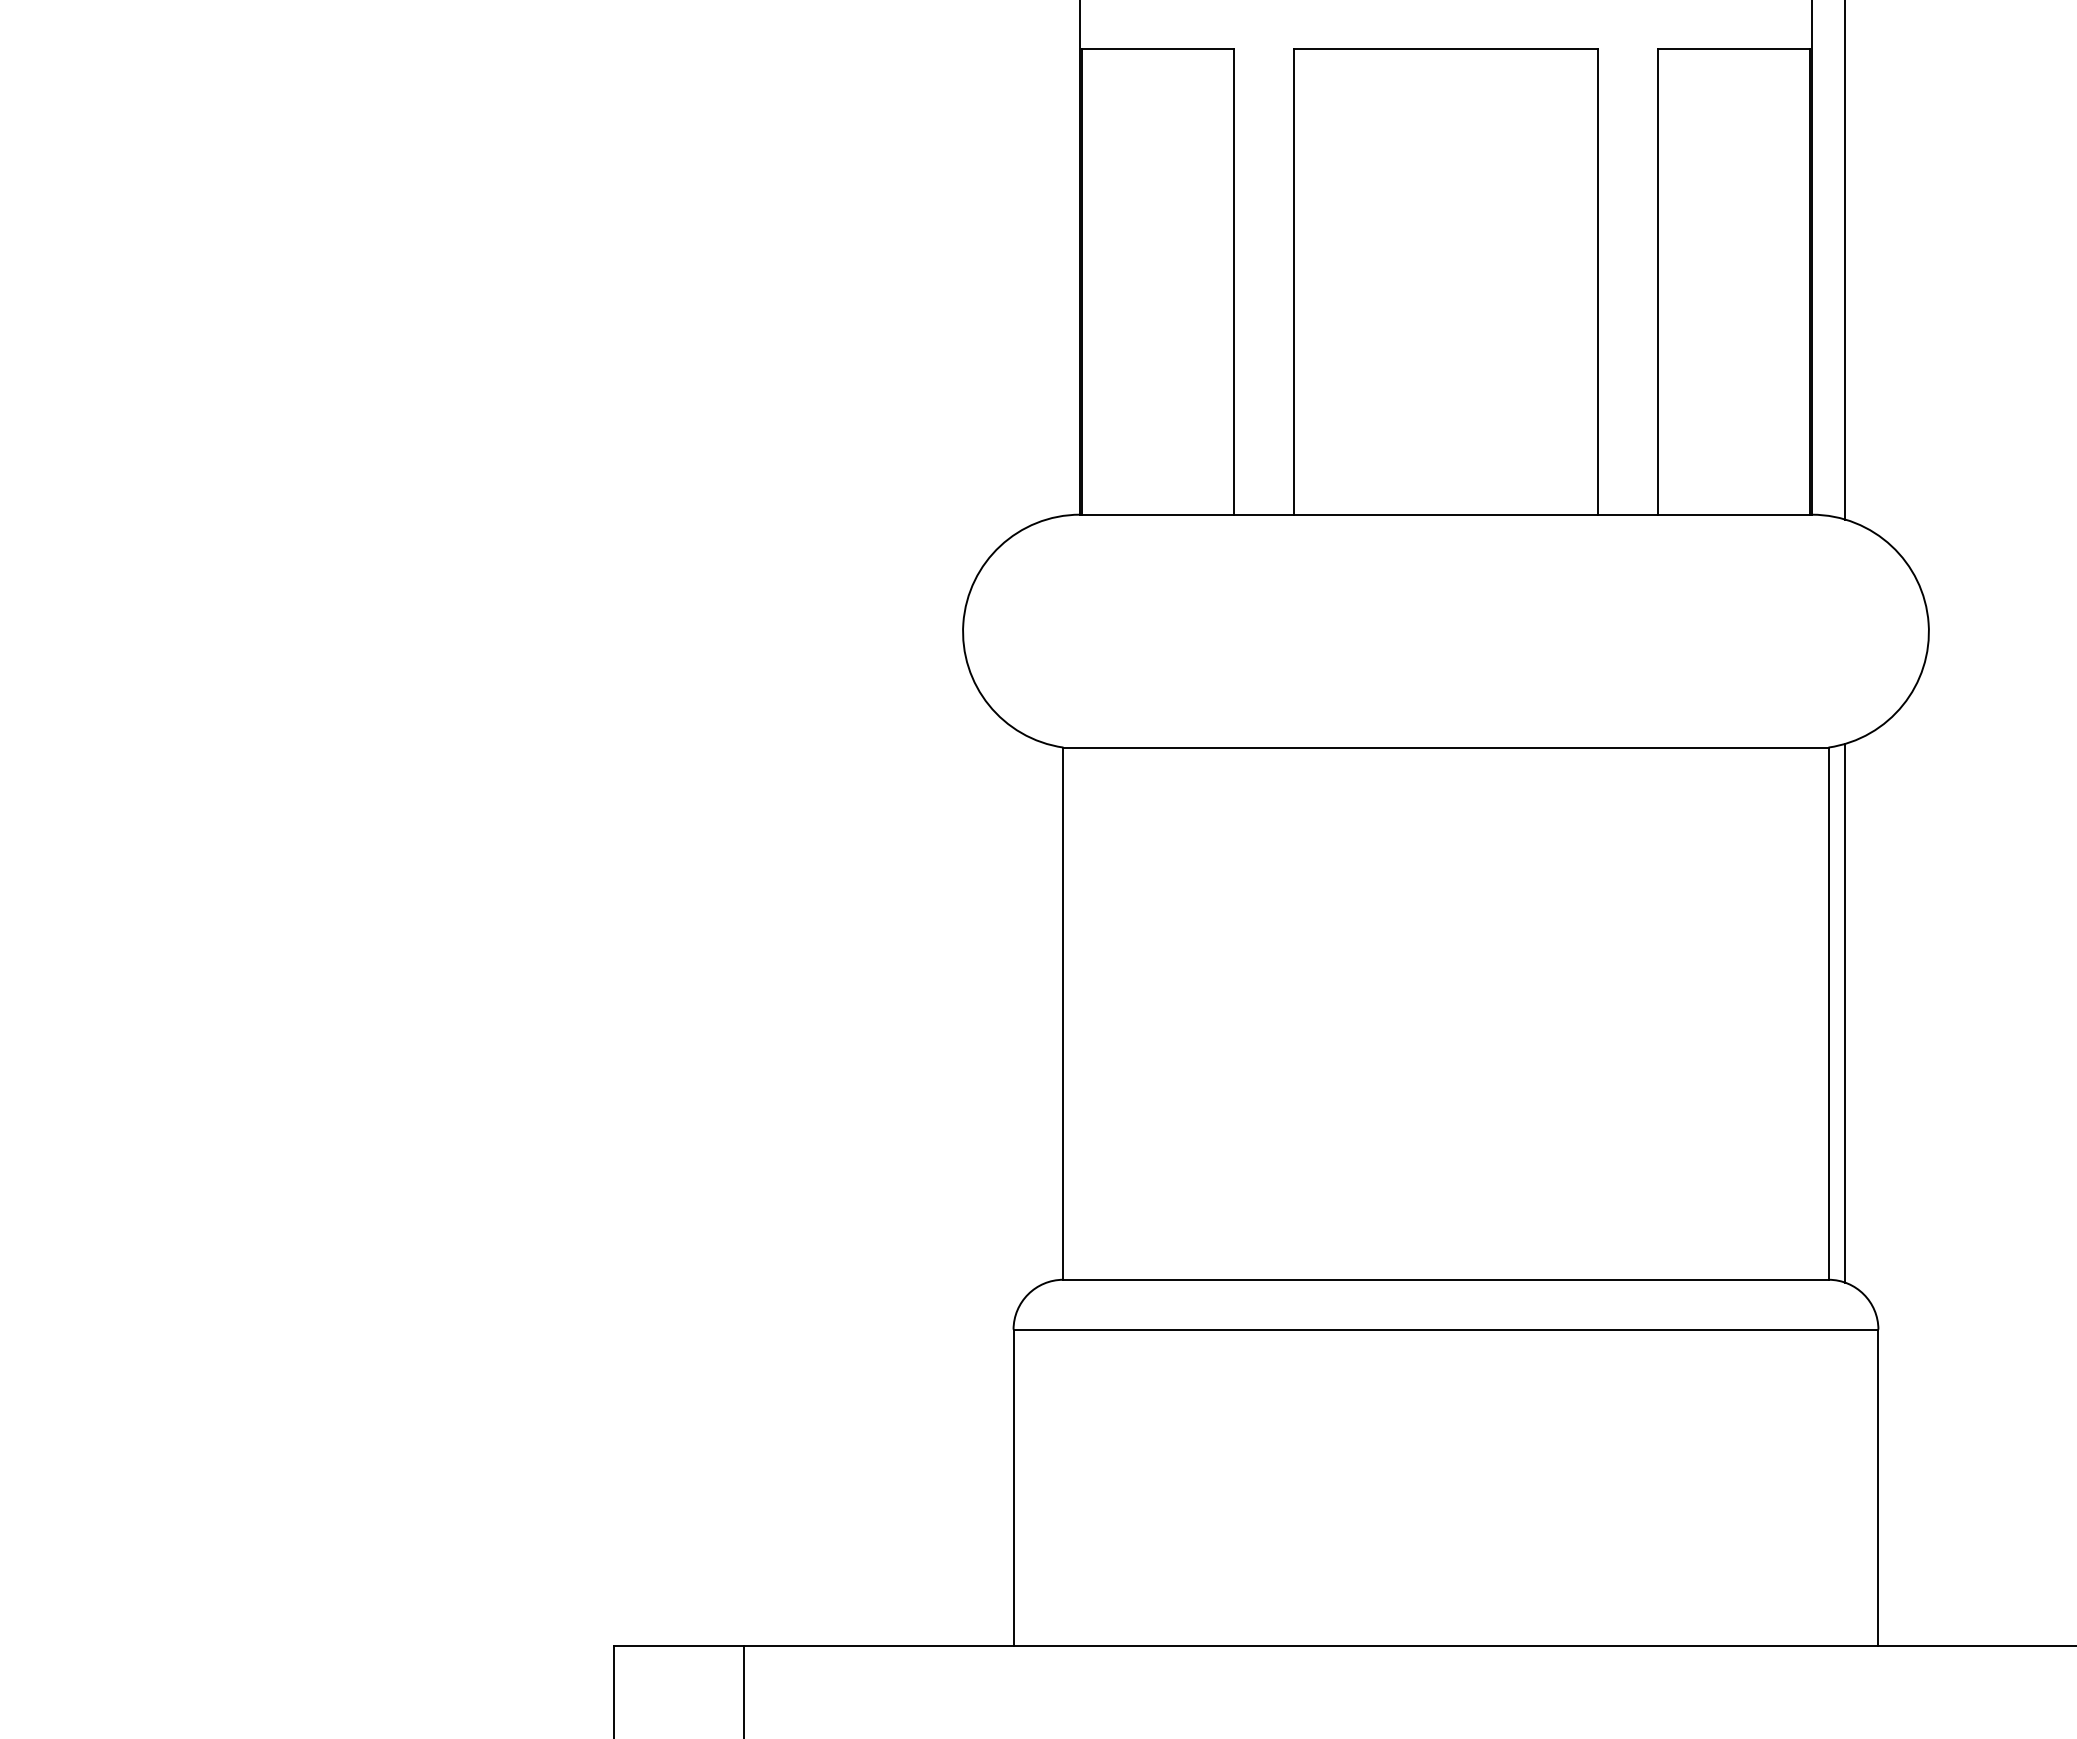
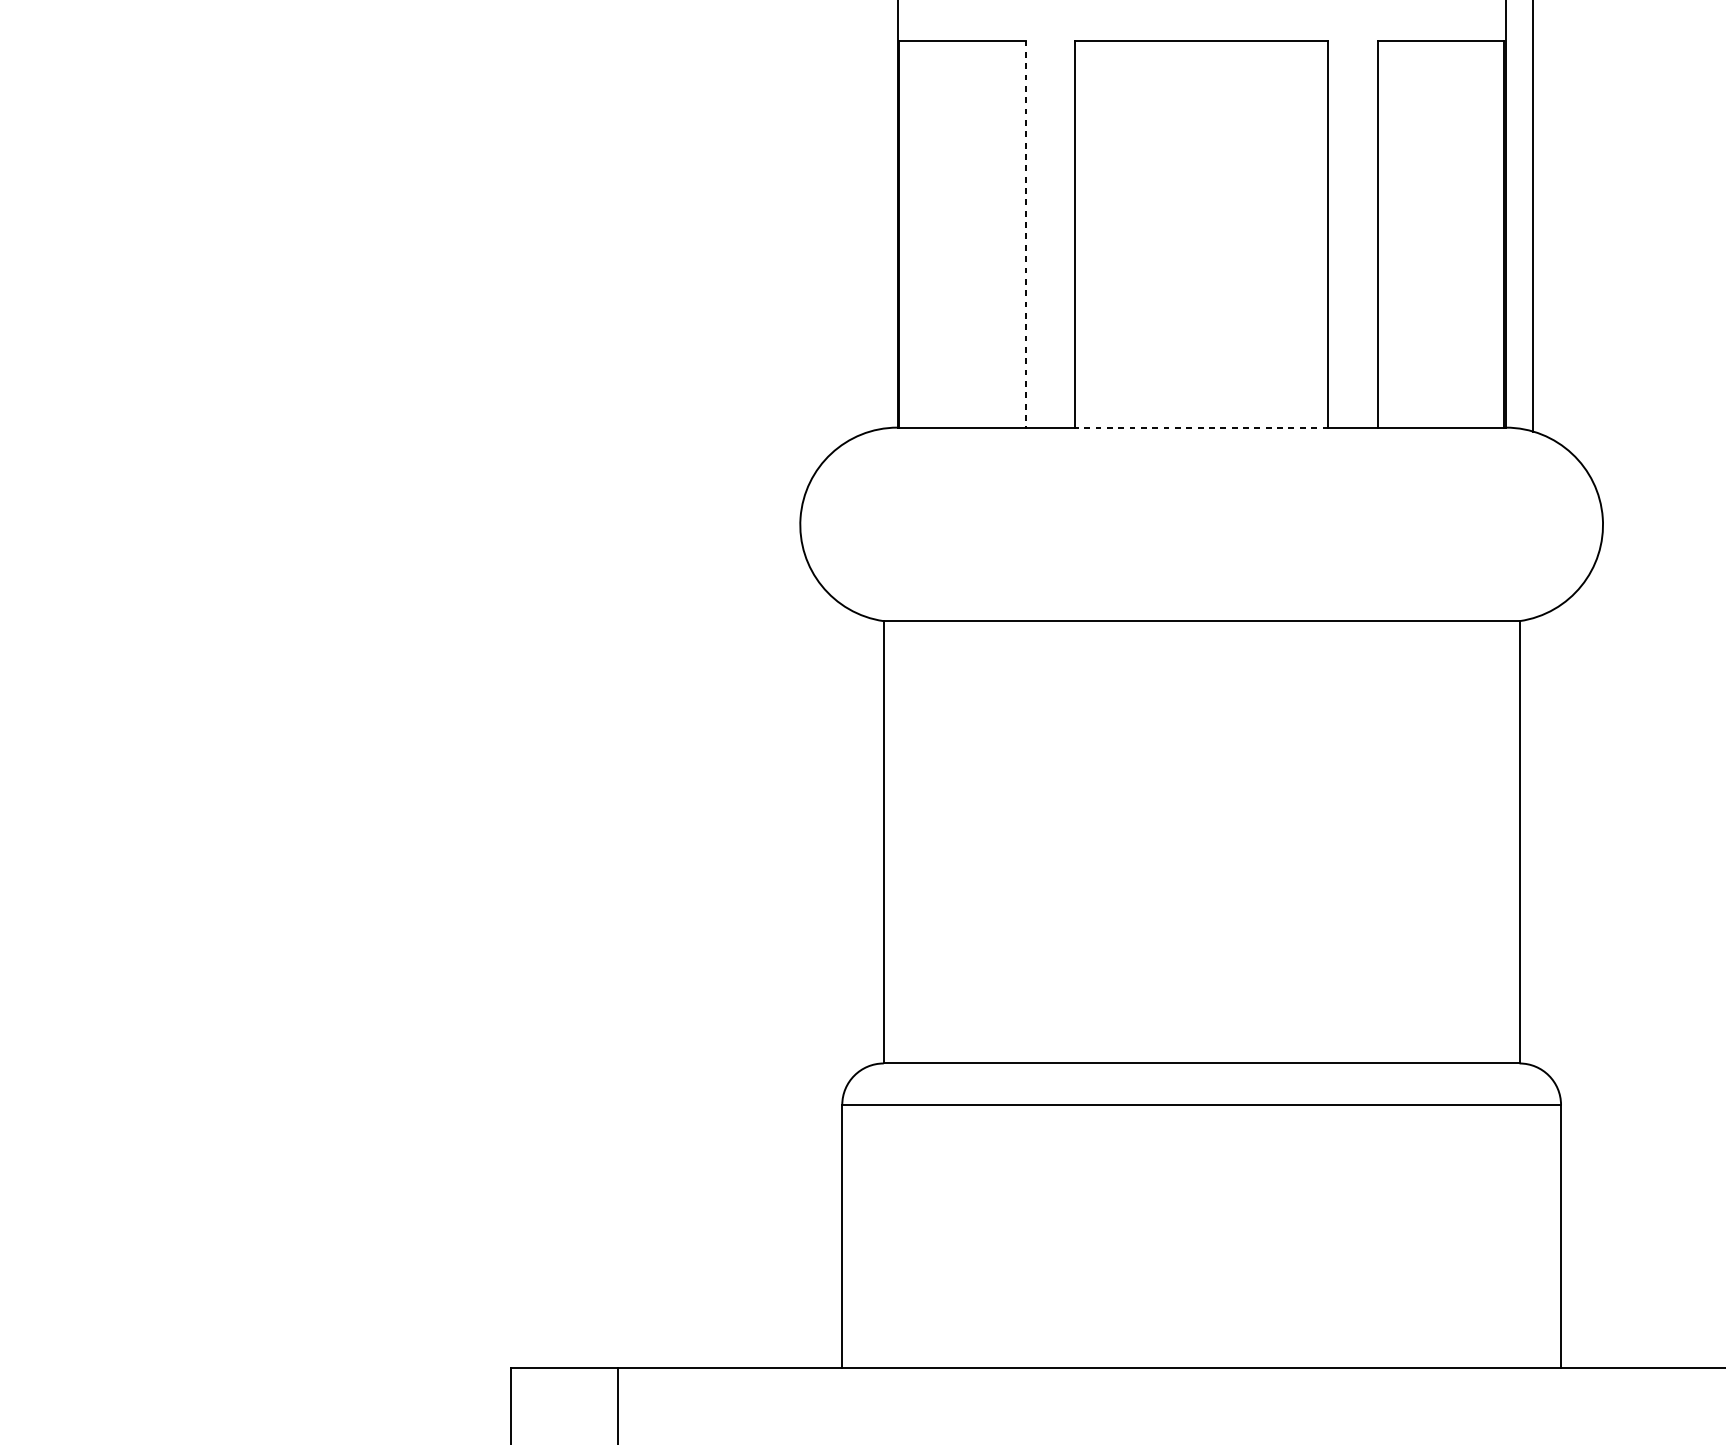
line: (1234, 281) -> (1025, 233), solid -> dashed
line: (1445, 514) -> (1201, 427), solid -> dashed
line: (1845, 1012) -> (1533, 841), removed

